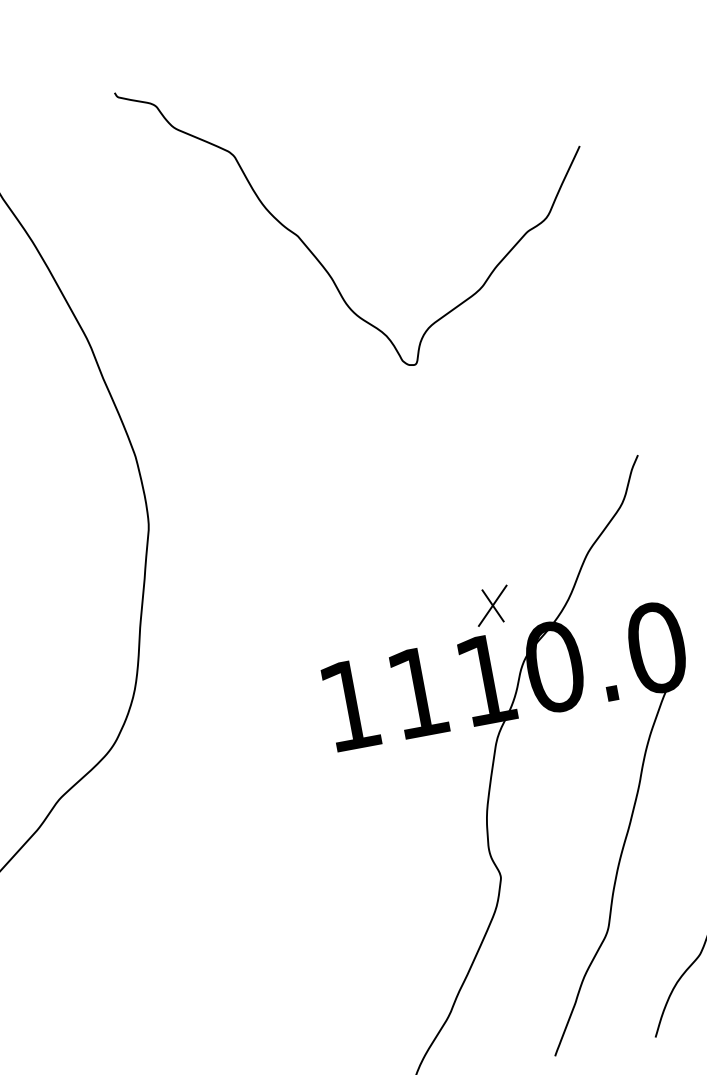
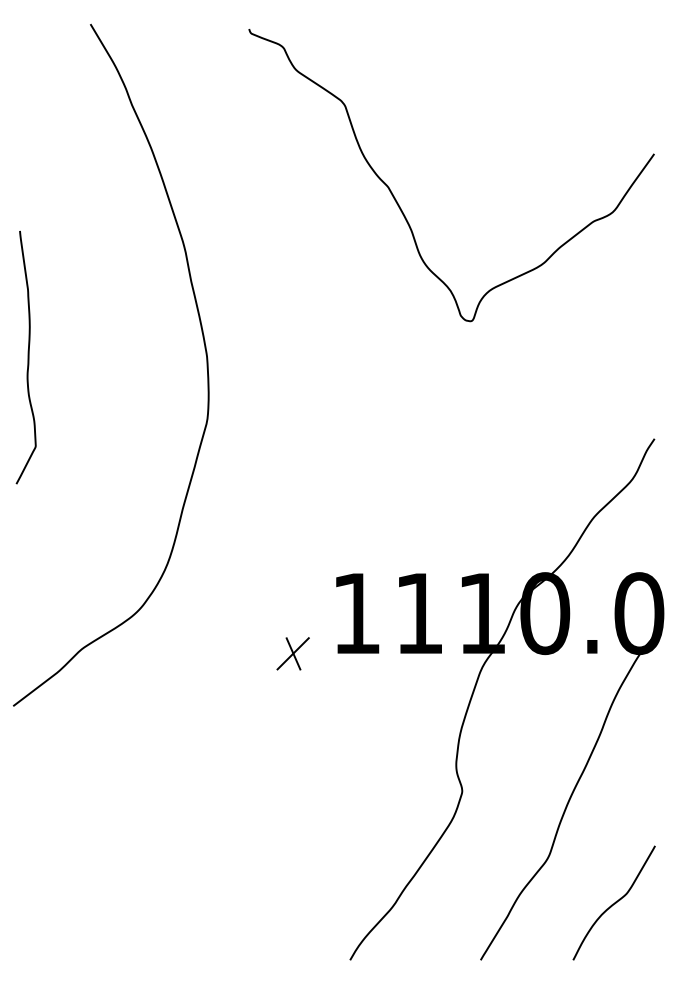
part: (491, 605) -> (292, 653), moved

